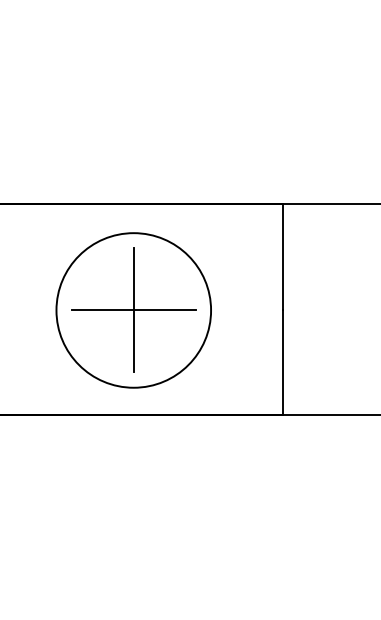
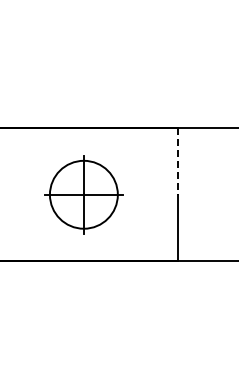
line: (282, 257) -> (177, 161), solid -> dashed
circle: (133, 310) -> (83, 194), size x0.7

